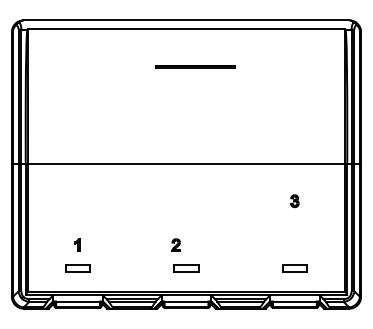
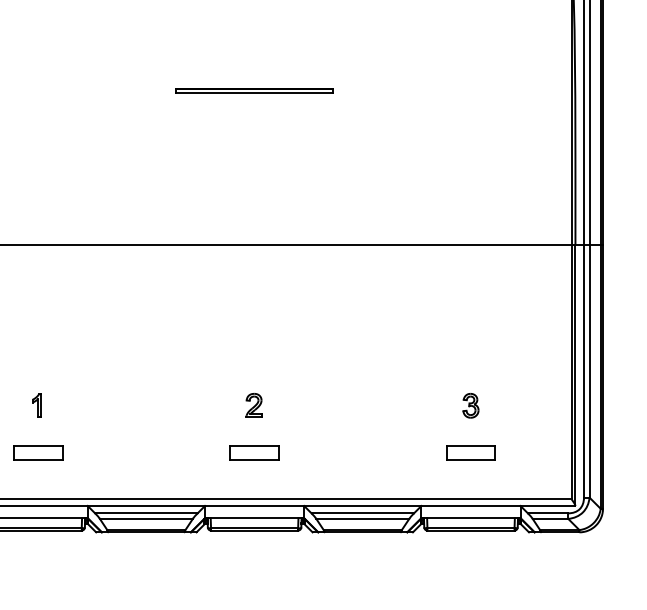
line: (195, 66) -> (254, 89), moved
part: (294, 201) -> (470, 406), moved
part: (175, 244) -> (252, 404), moved

